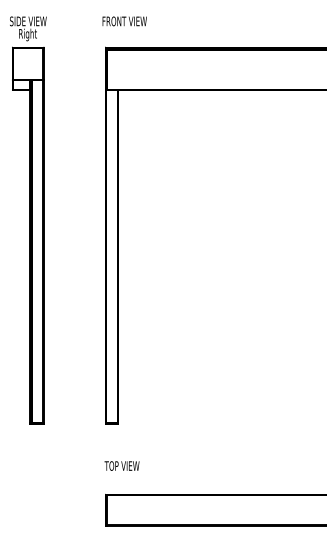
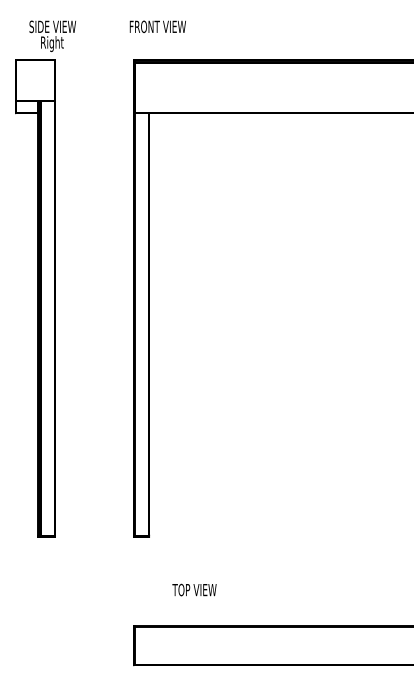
text: (28, 28) -> (52, 35), moved
text: (122, 465) -> (194, 589), moved

